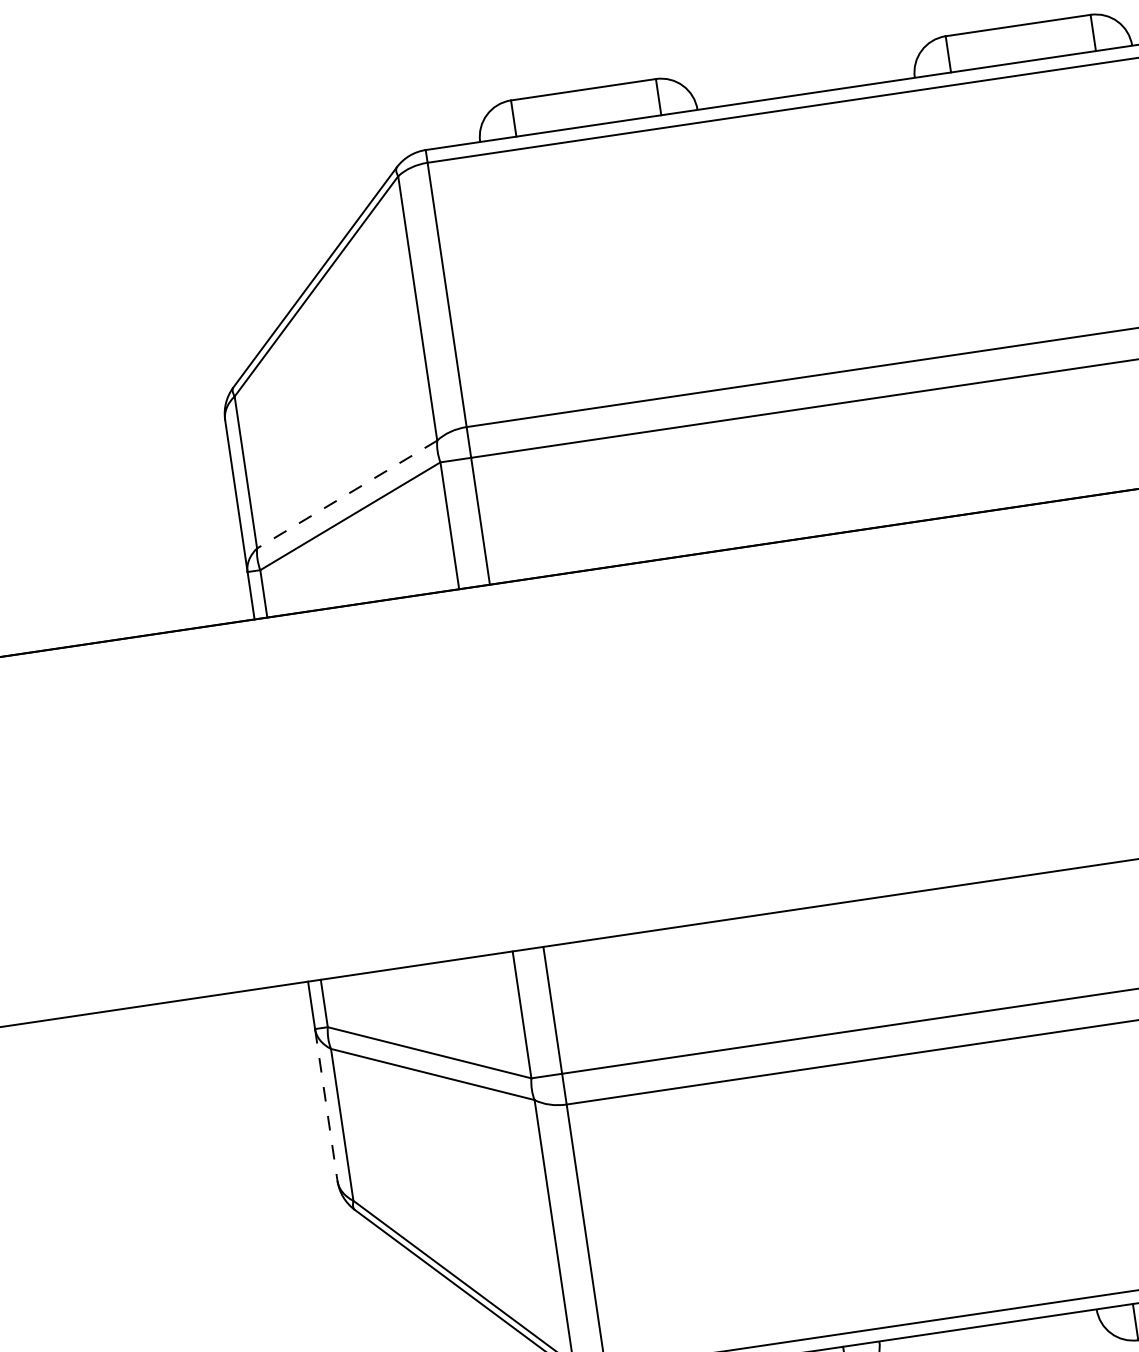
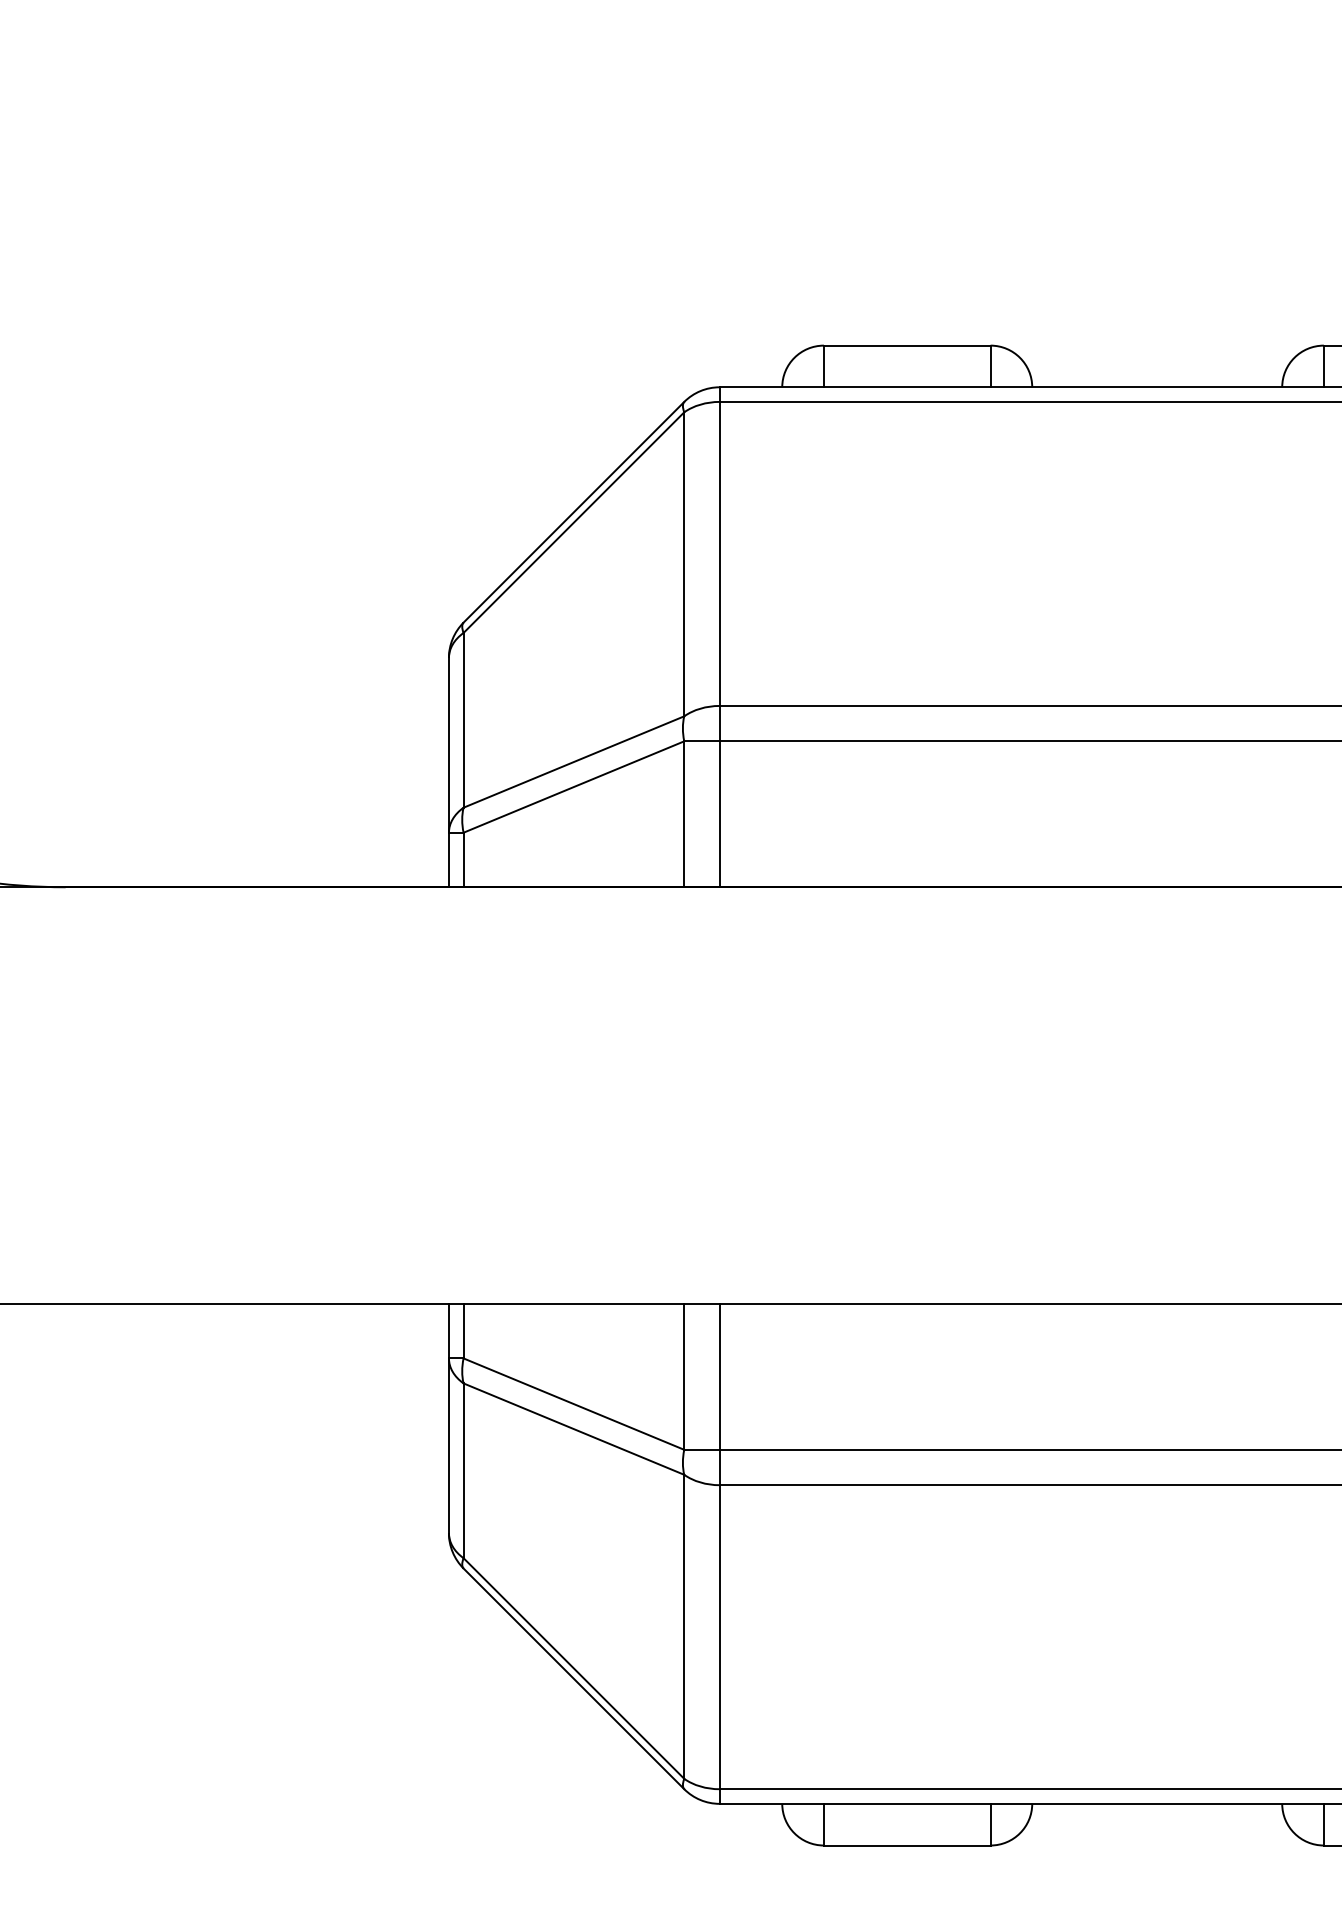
line: (346, 495) -> (573, 762), dashed -> solid
line: (326, 1105) -> (448, 1446), dashed -> solid

